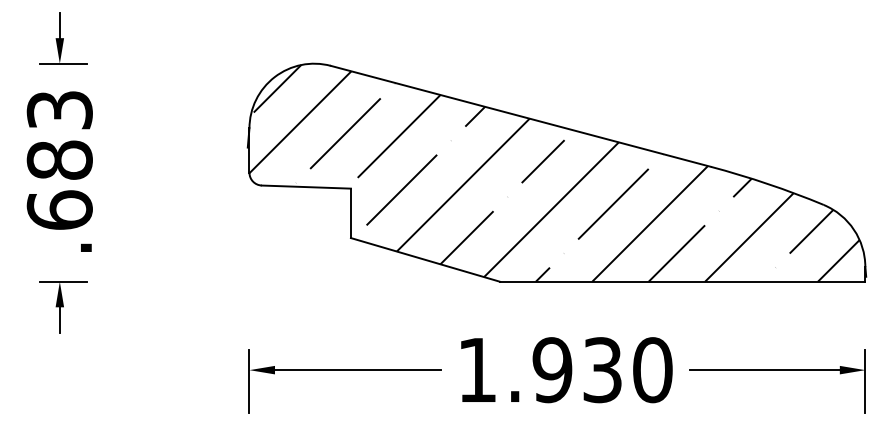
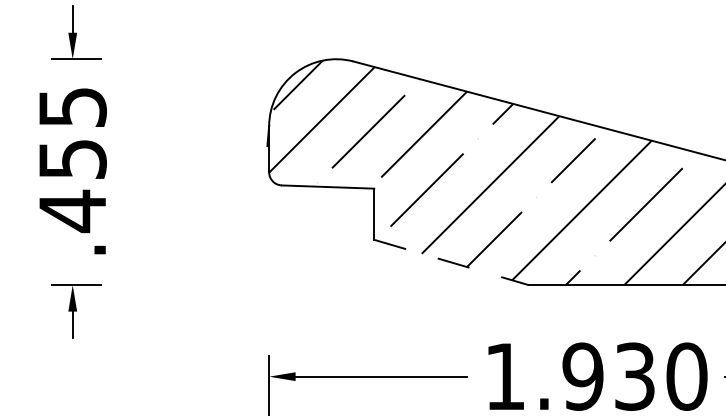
text: (59, 161) -> (72, 160), .683 -> .455
line: (425, 259) -> (451, 262), solid -> dashed

